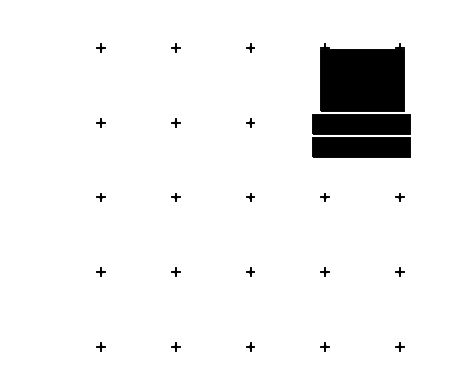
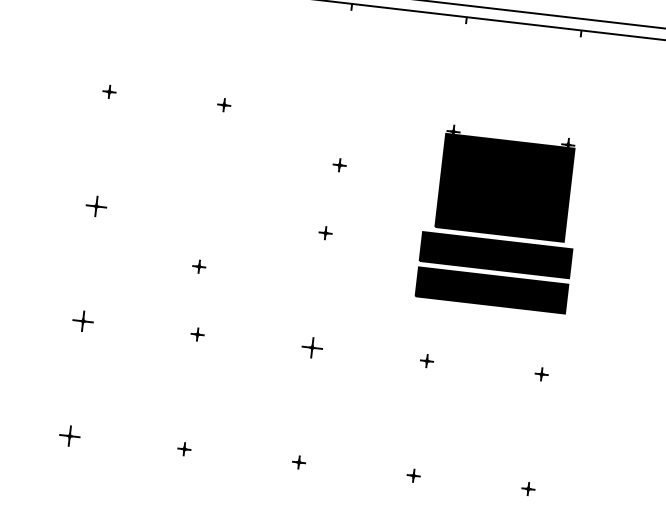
part: (250, 47) -> (339, 164), moved
part: (100, 122) -> (95, 206), size x1.6
part: (175, 122) -> (198, 266), moved
part: (100, 197) -> (81, 321), size x1.6
part: (250, 197) -> (312, 347), size x1.6
part: (100, 271) -> (68, 434), size x1.6

